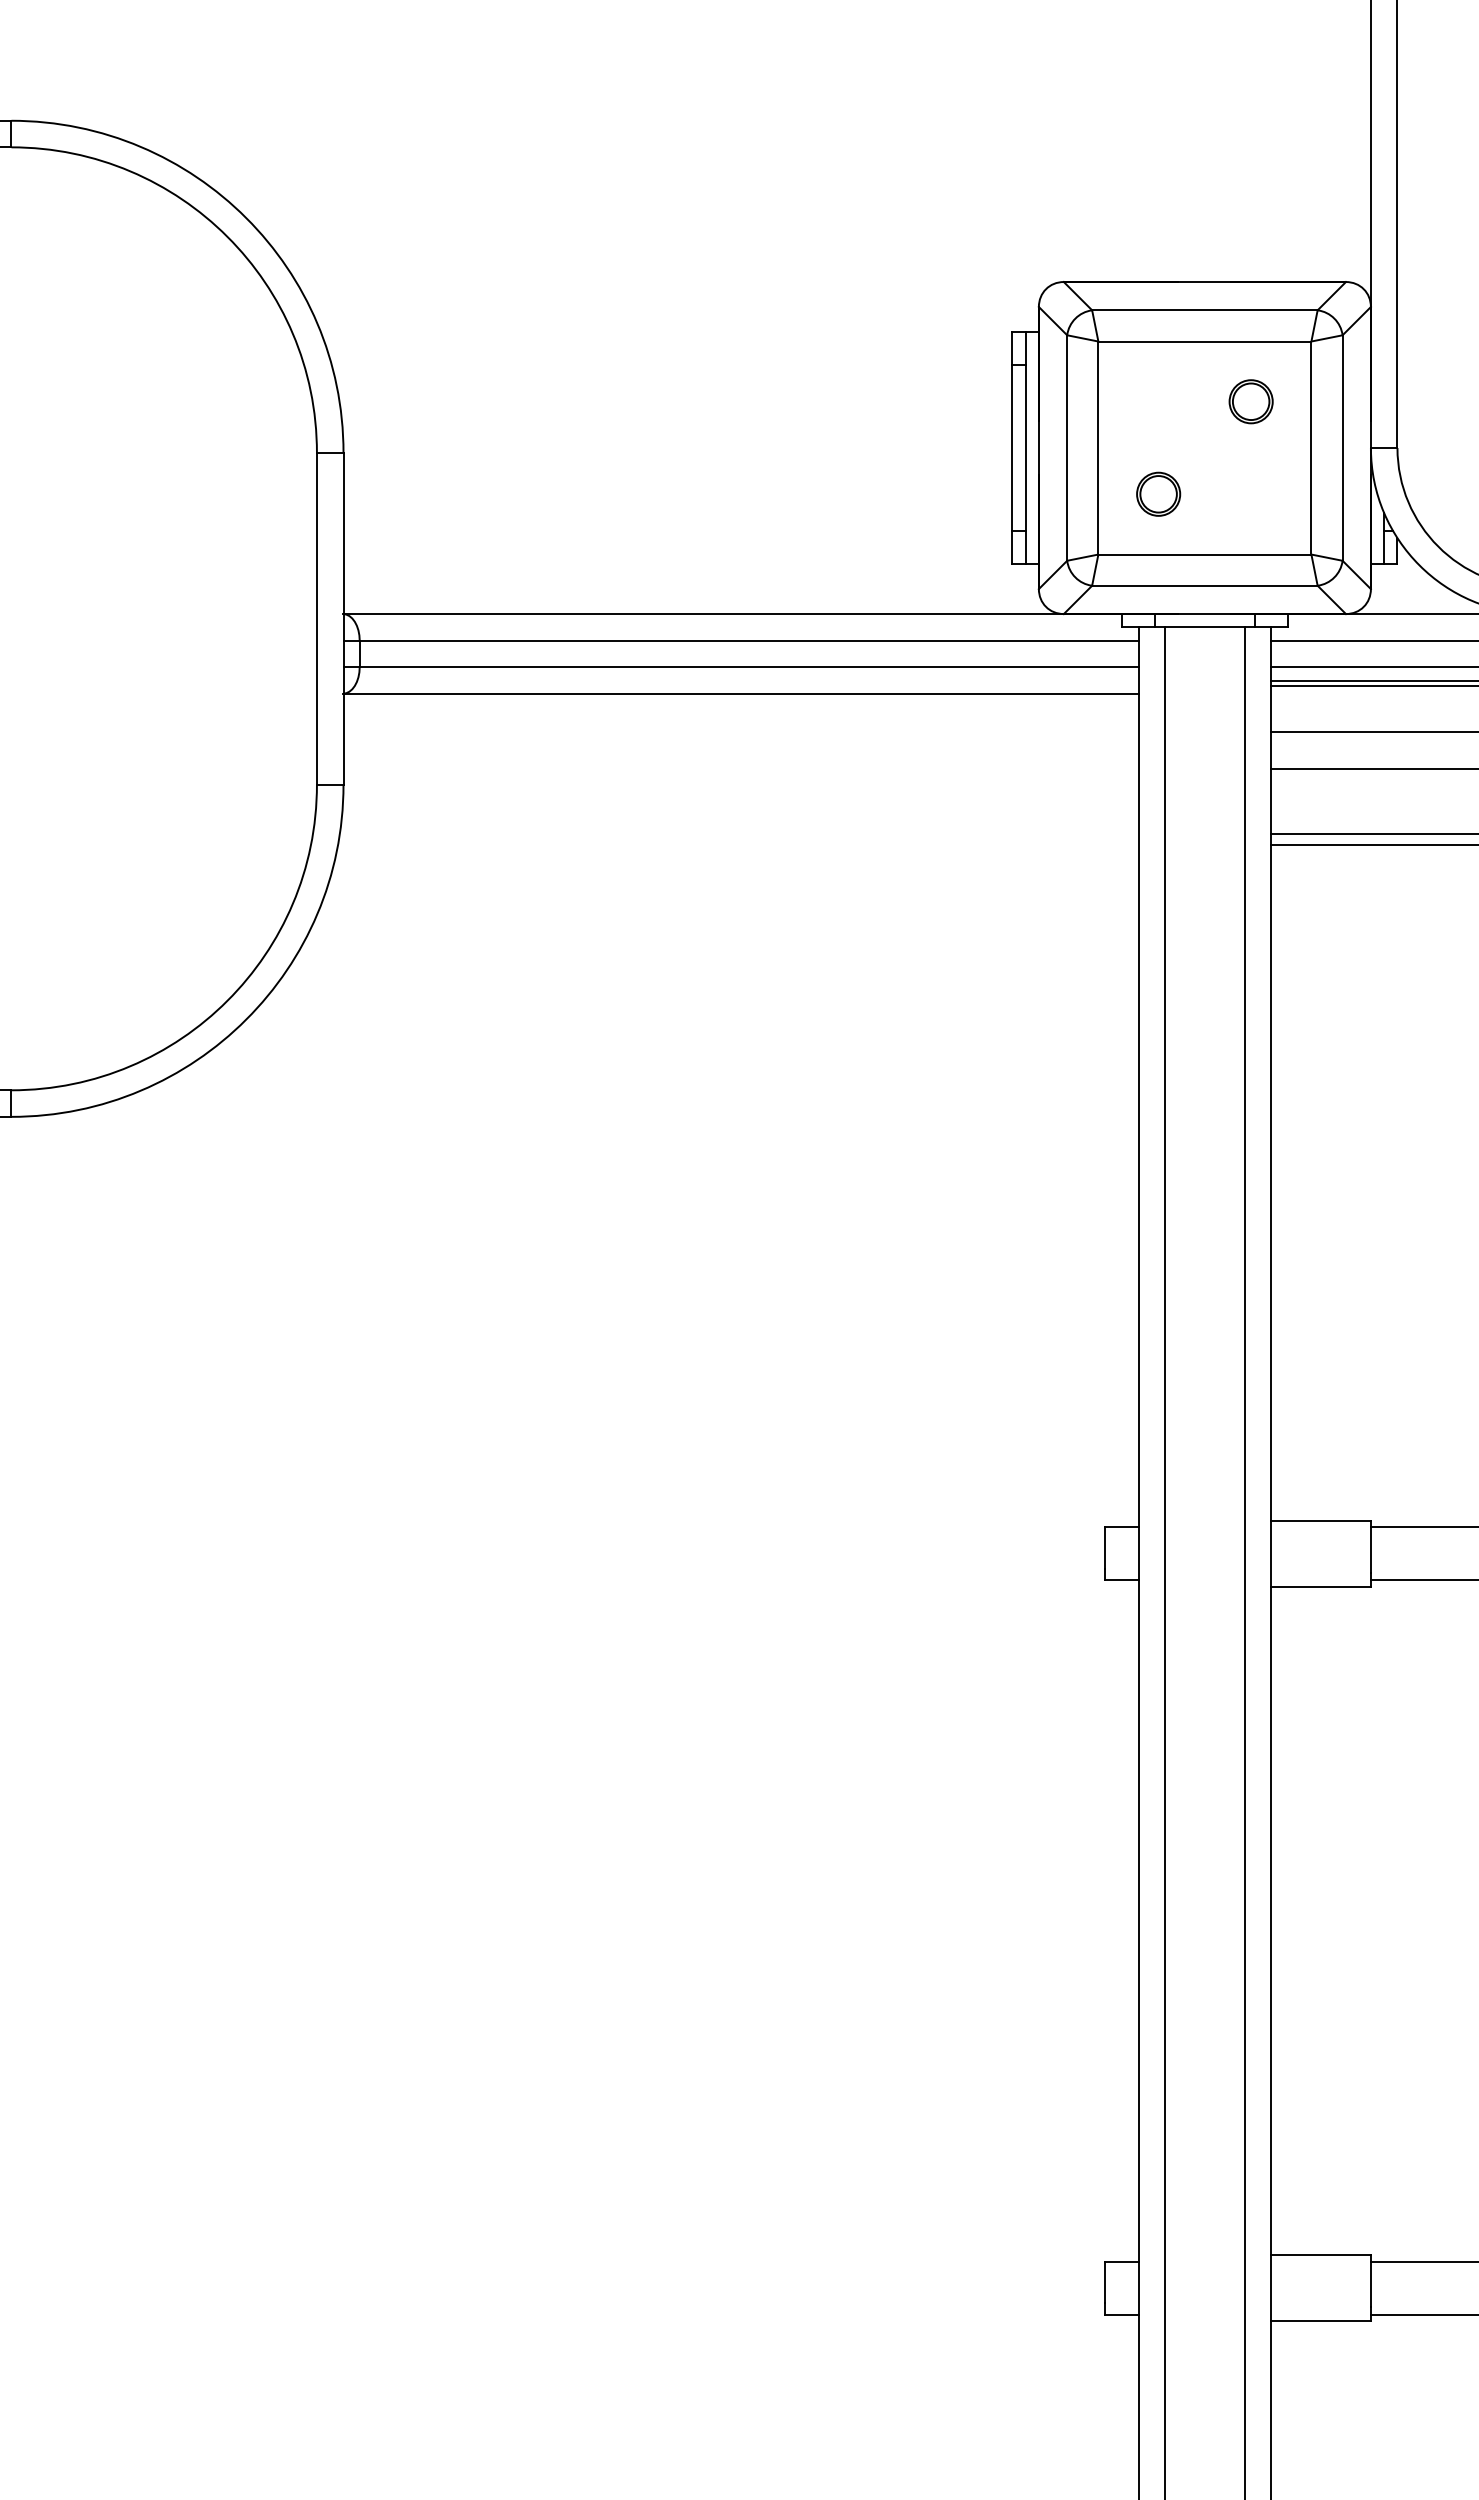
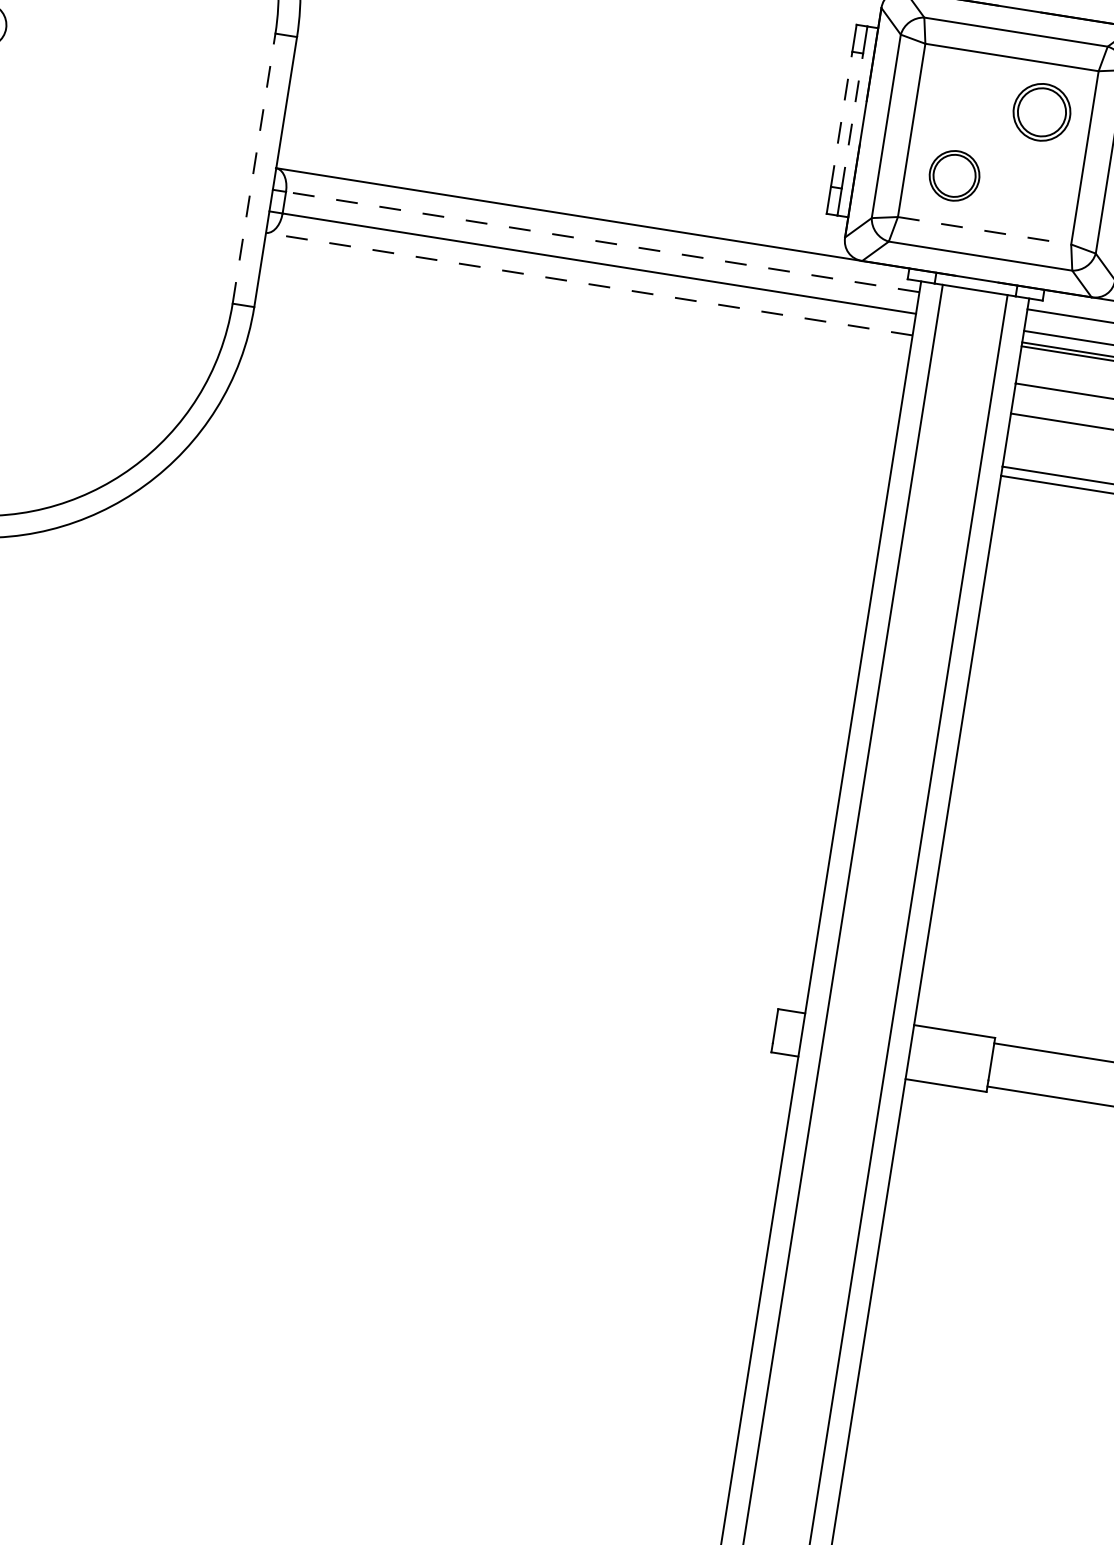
part: (1250, 401) -> (1041, 112), size x1.6
line: (1012, 447) -> (841, 118), solid -> dashed
line: (1025, 447) -> (852, 120), solid -> dashed
part: (1158, 493) -> (954, 175), size x1.4
line: (1204, 554) -> (984, 230), solid -> dashed
line: (316, 618) -> (253, 168), solid -> dashed
line: (748, 640) -> (602, 241), solid -> dashed
line: (740, 693) -> (588, 283), solid -> dashed

